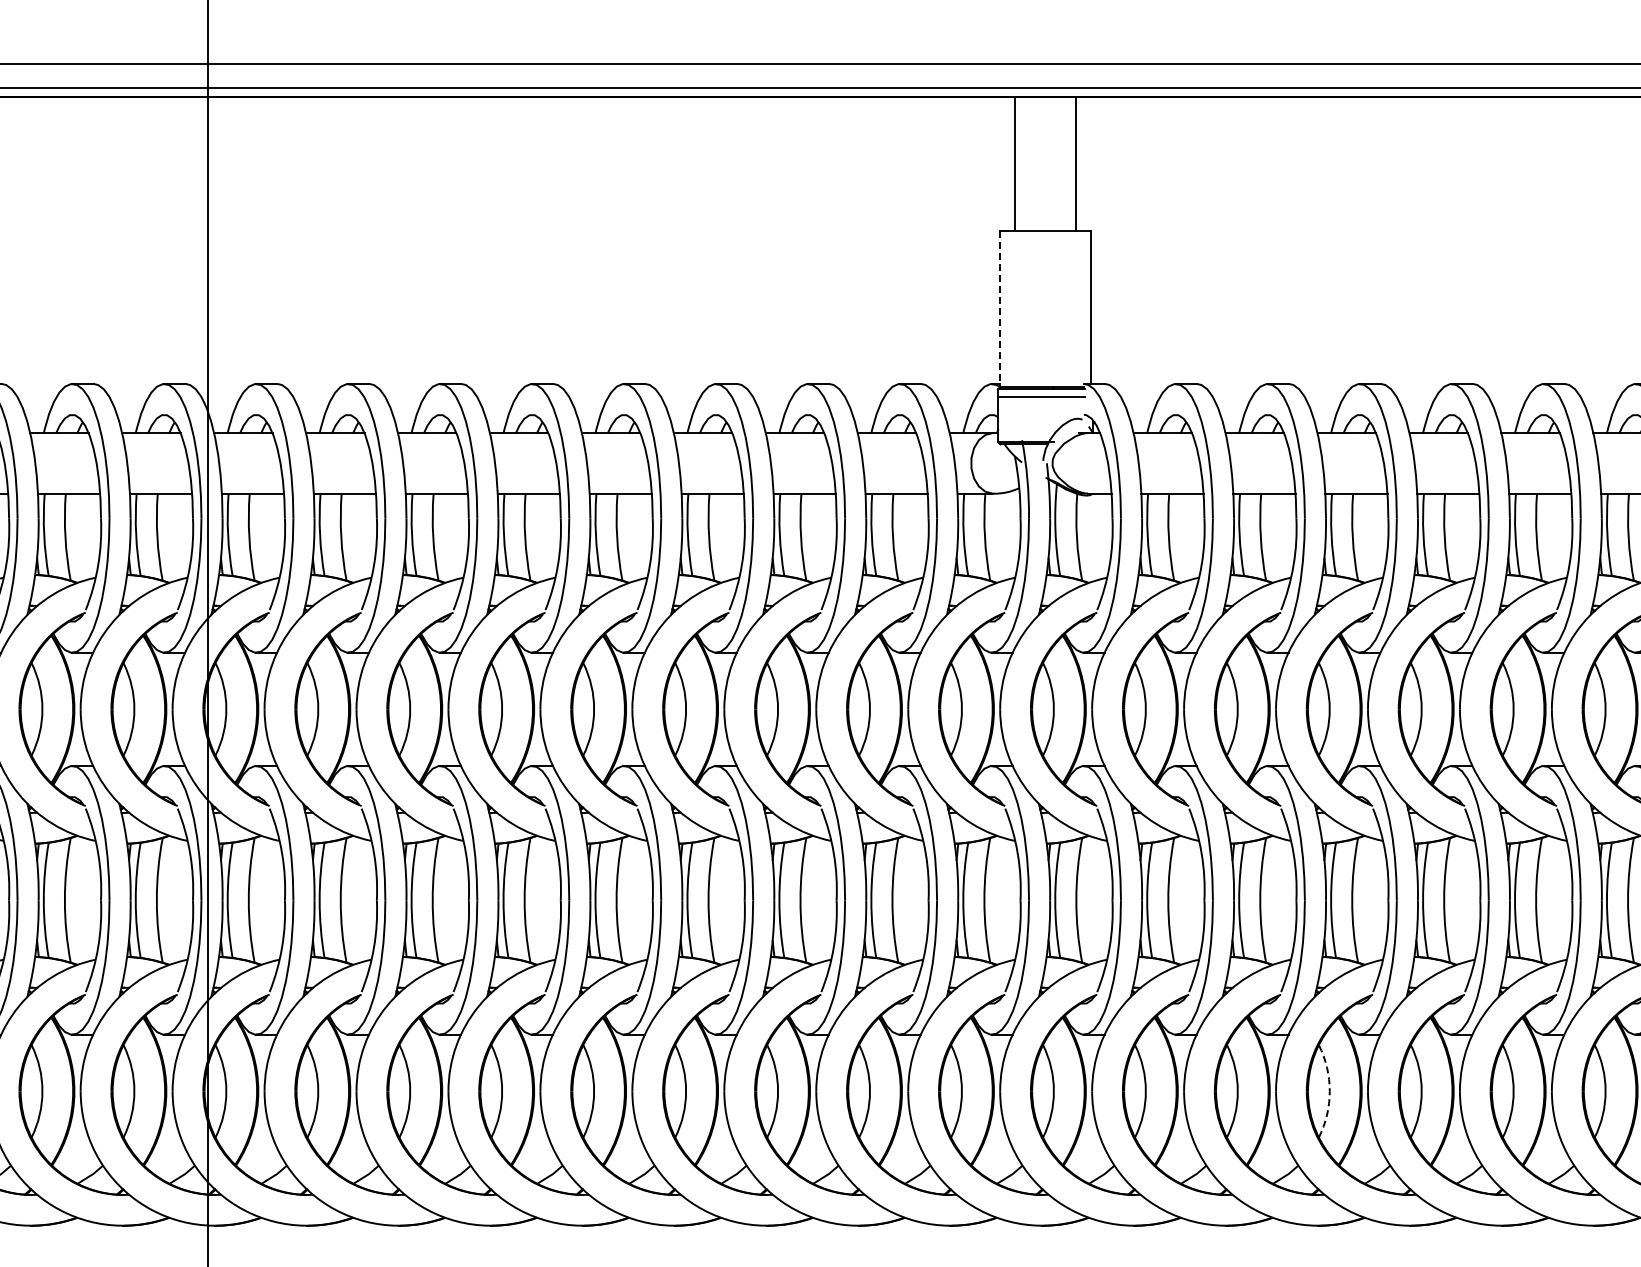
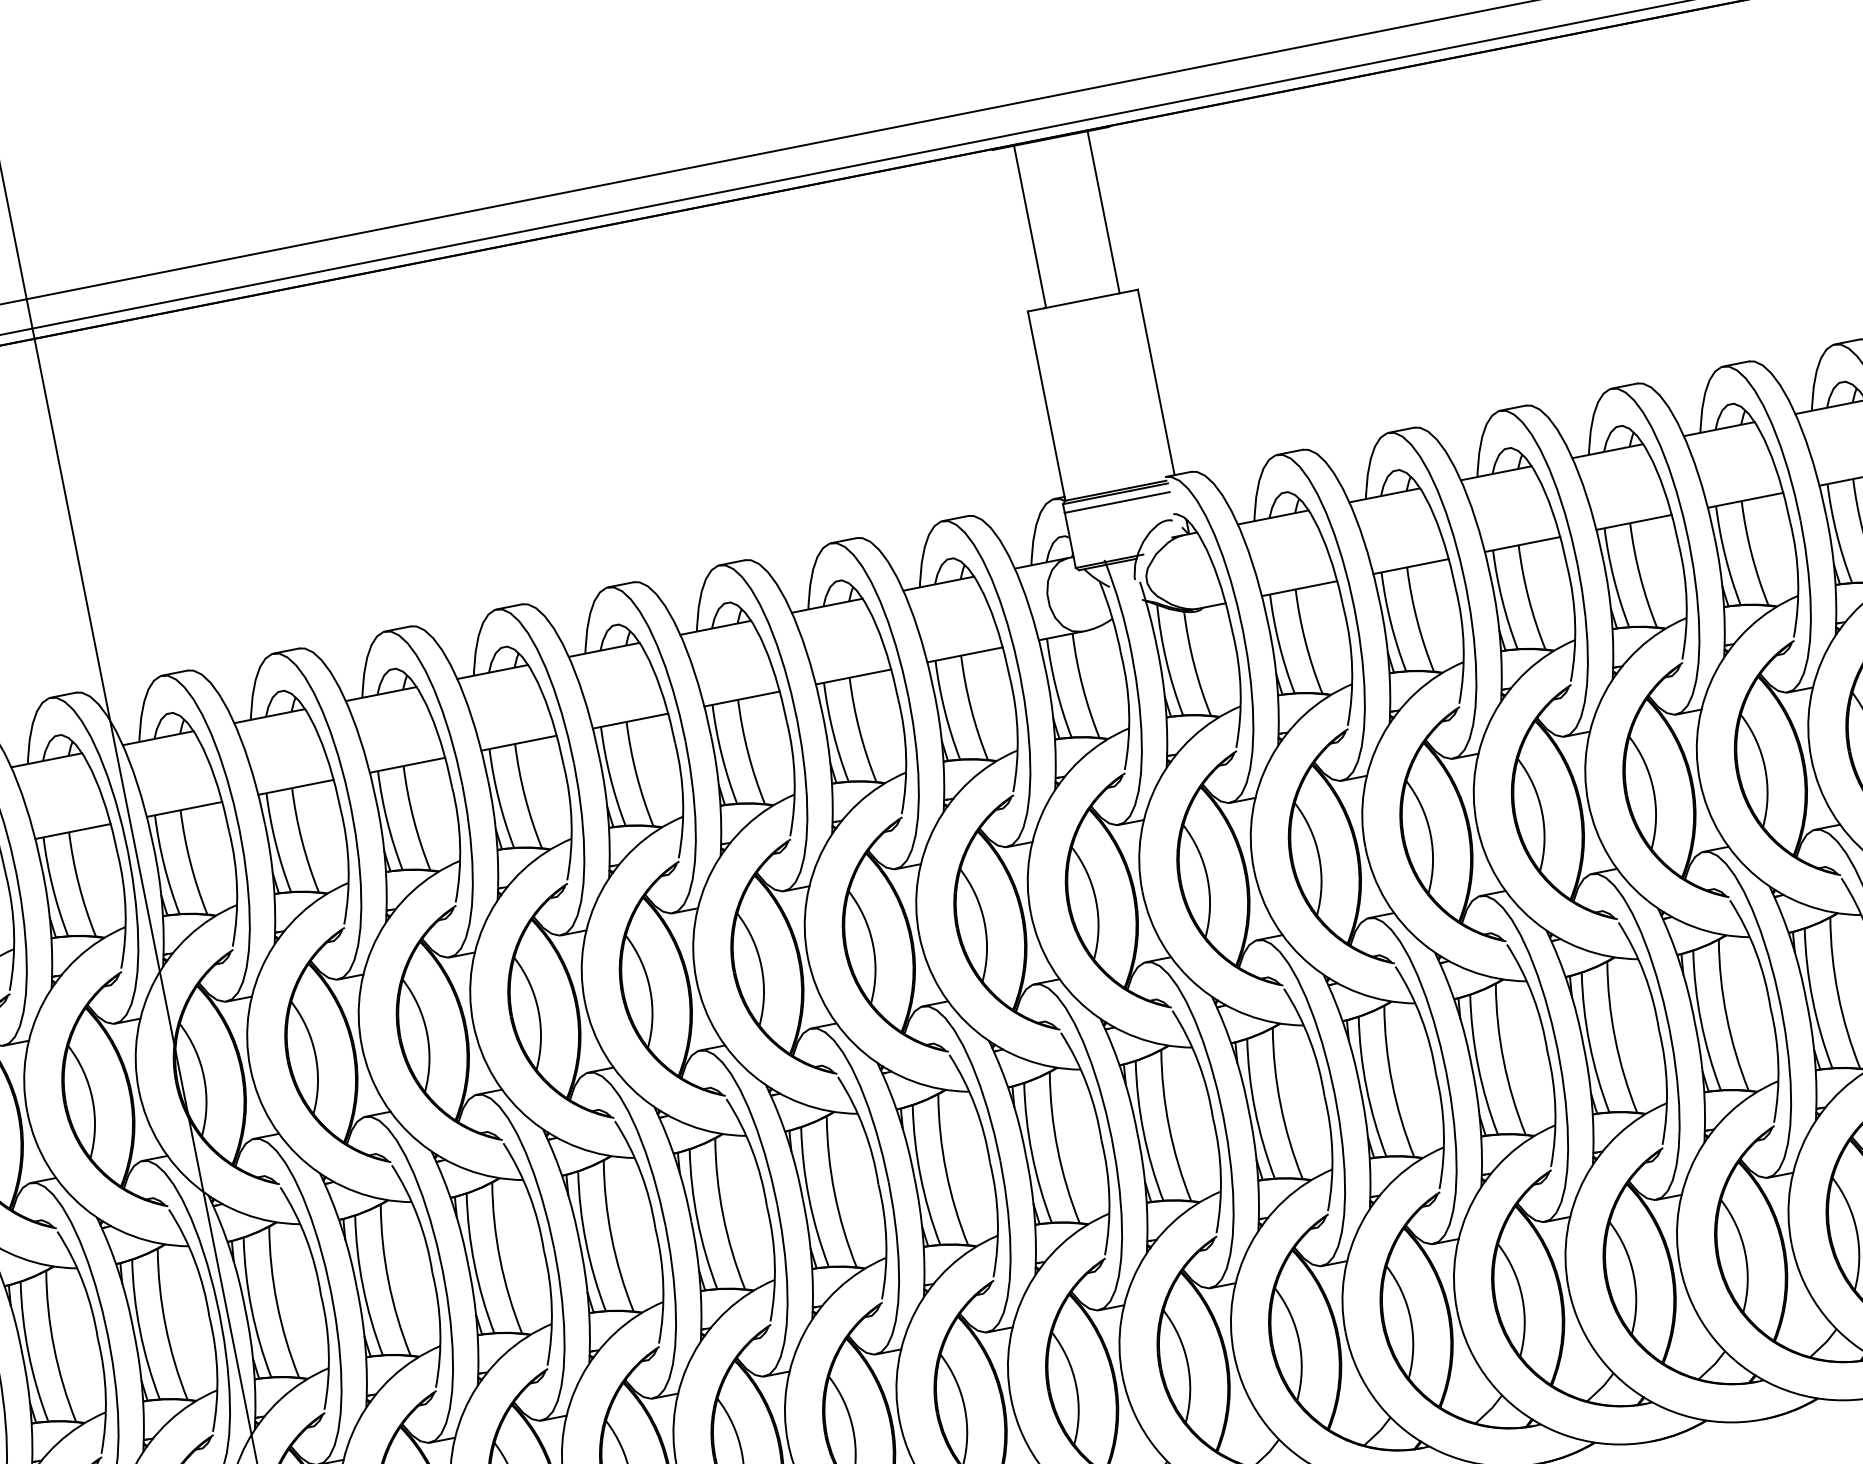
line: (1000, 309) -> (1046, 406), dashed -> solid
arc: (1329, 1091) -> (1633, 1275), dashed -> solid

